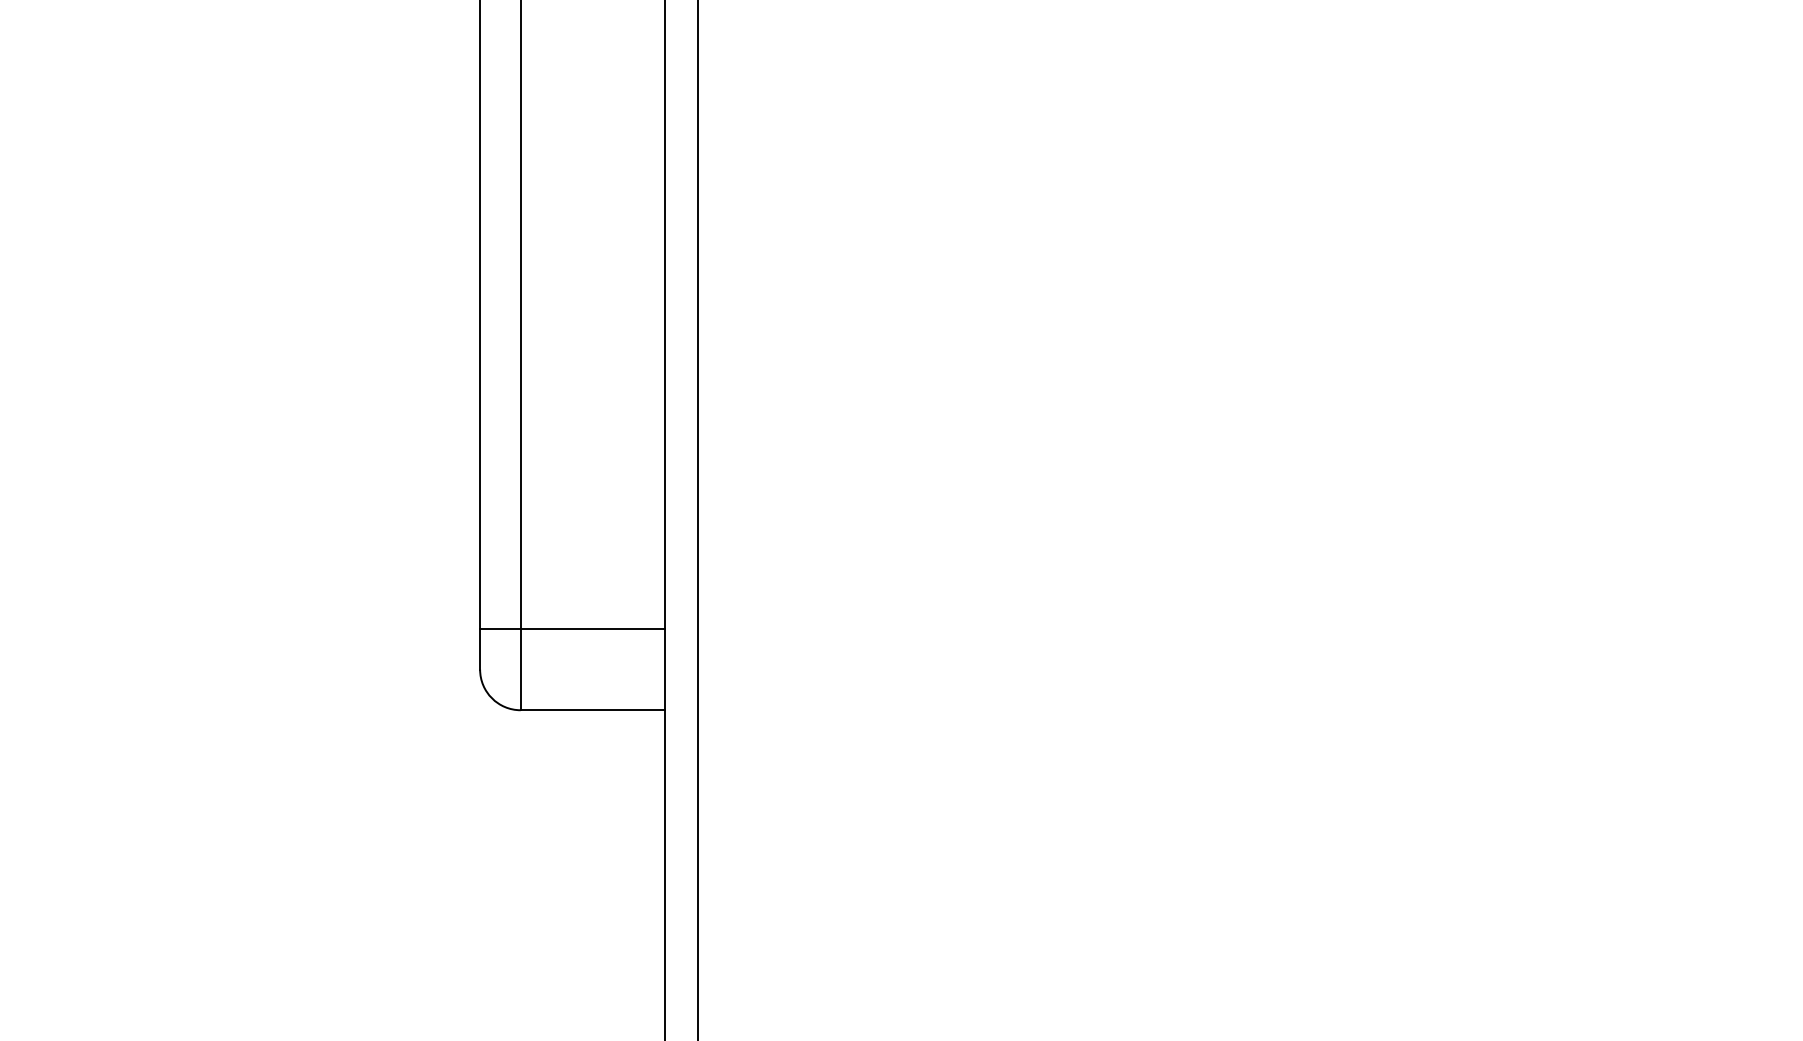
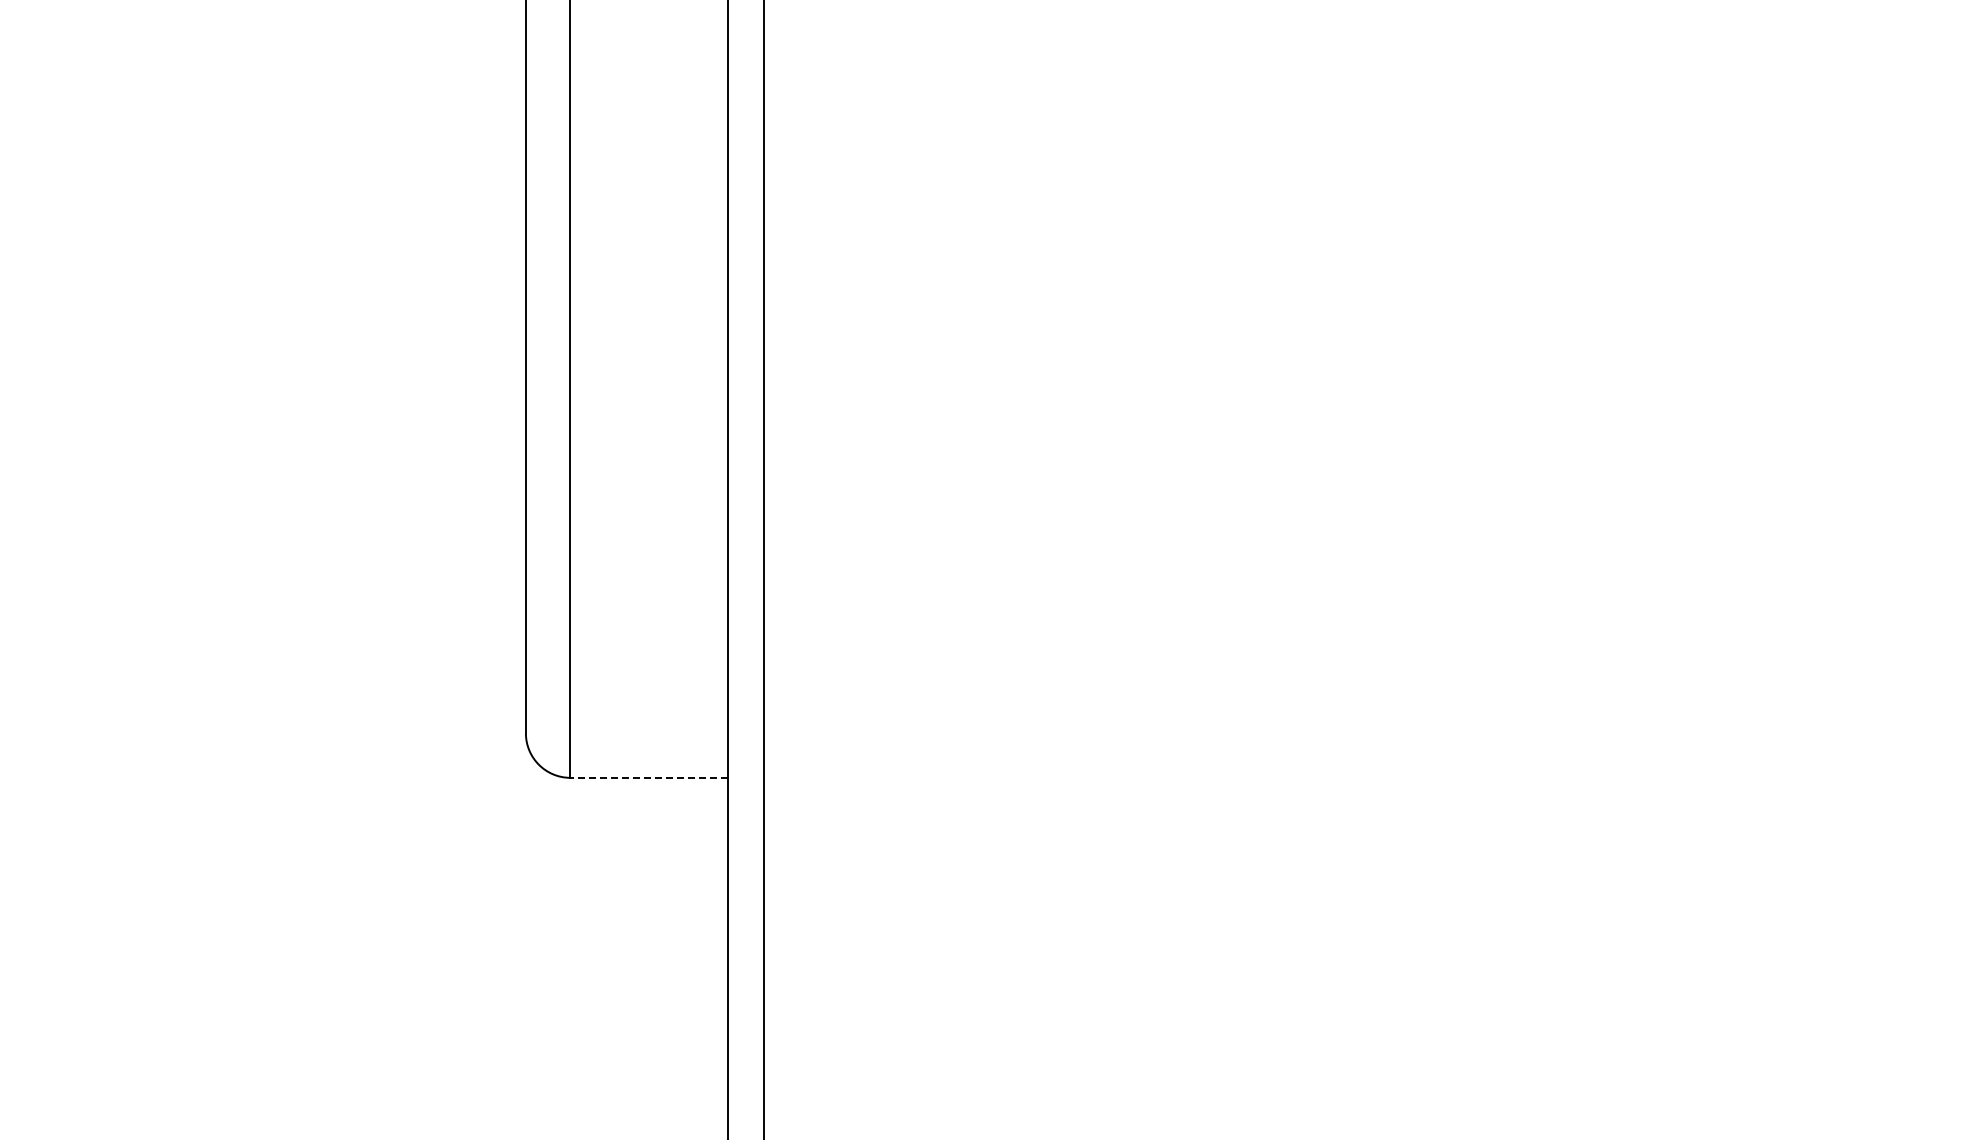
line: (571, 628) -> (626, 688), removed
line: (592, 709) -> (648, 777), solid -> dashed

